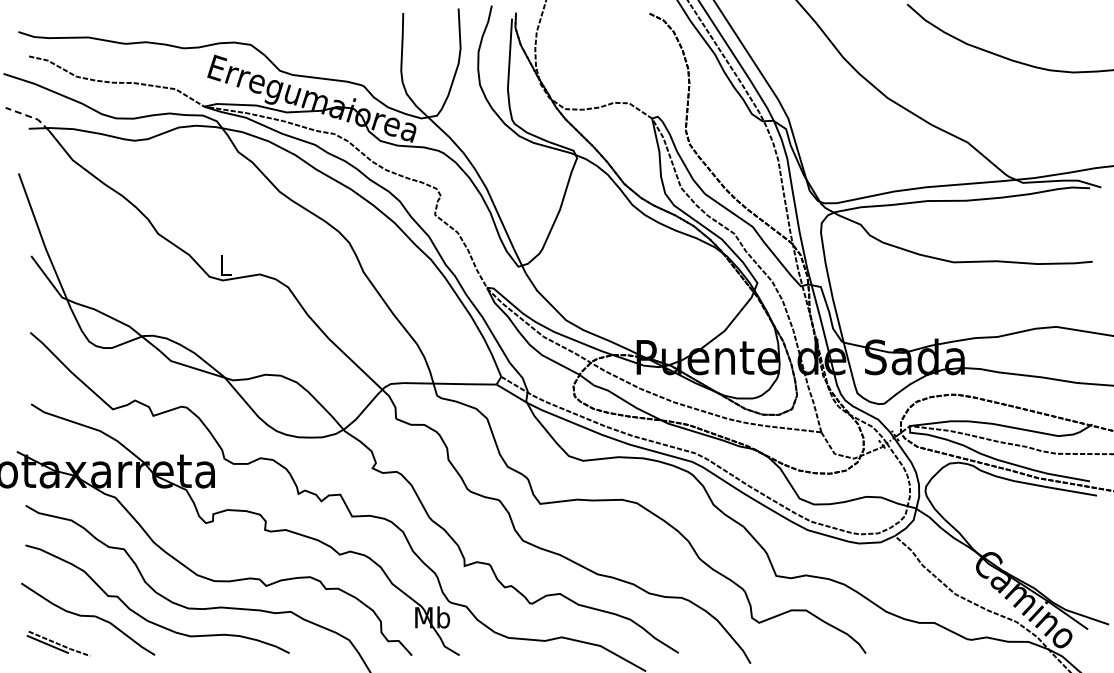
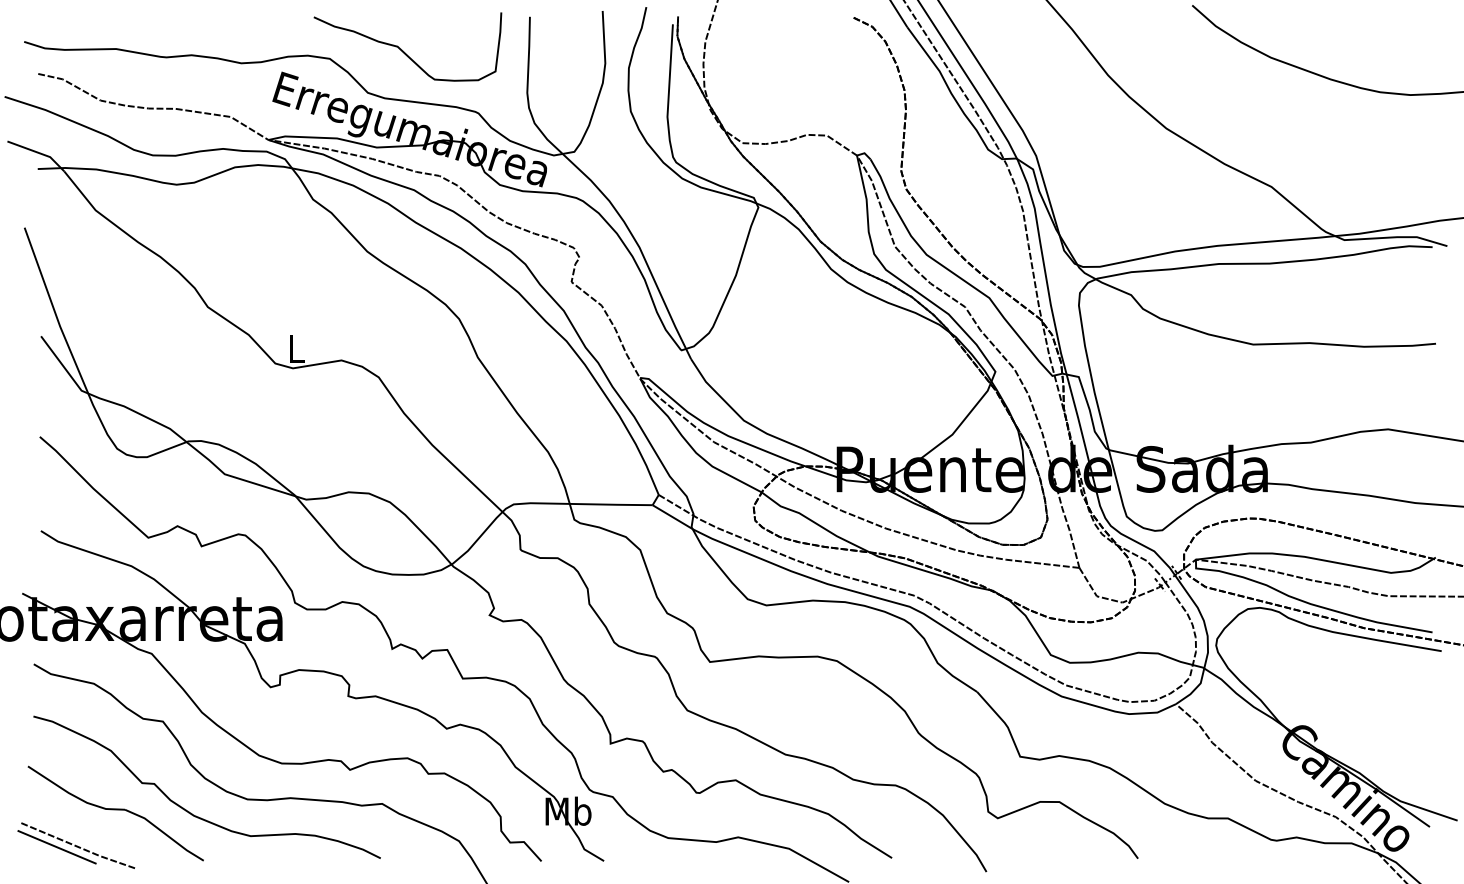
curve: (307, 38) -> (404, 50), added
line: (29, 116) -> (38, 152), dashed -> solid
part: (57, 643) -> (75, 845), size x1.43

